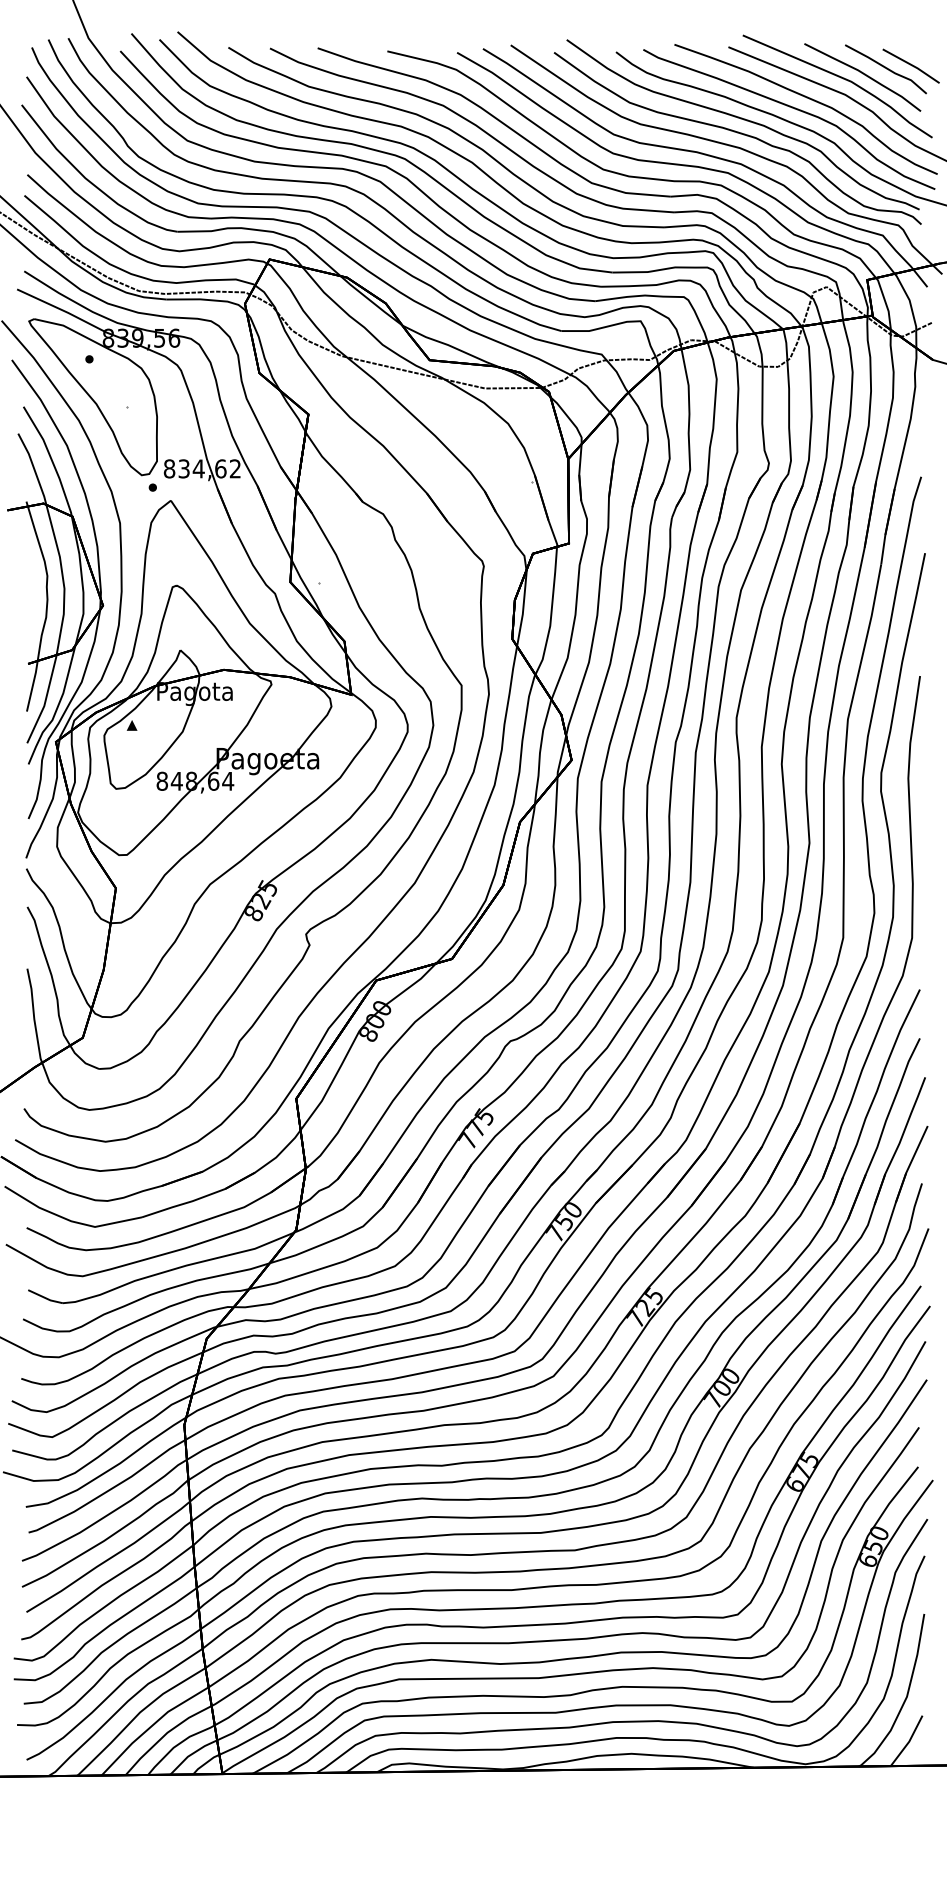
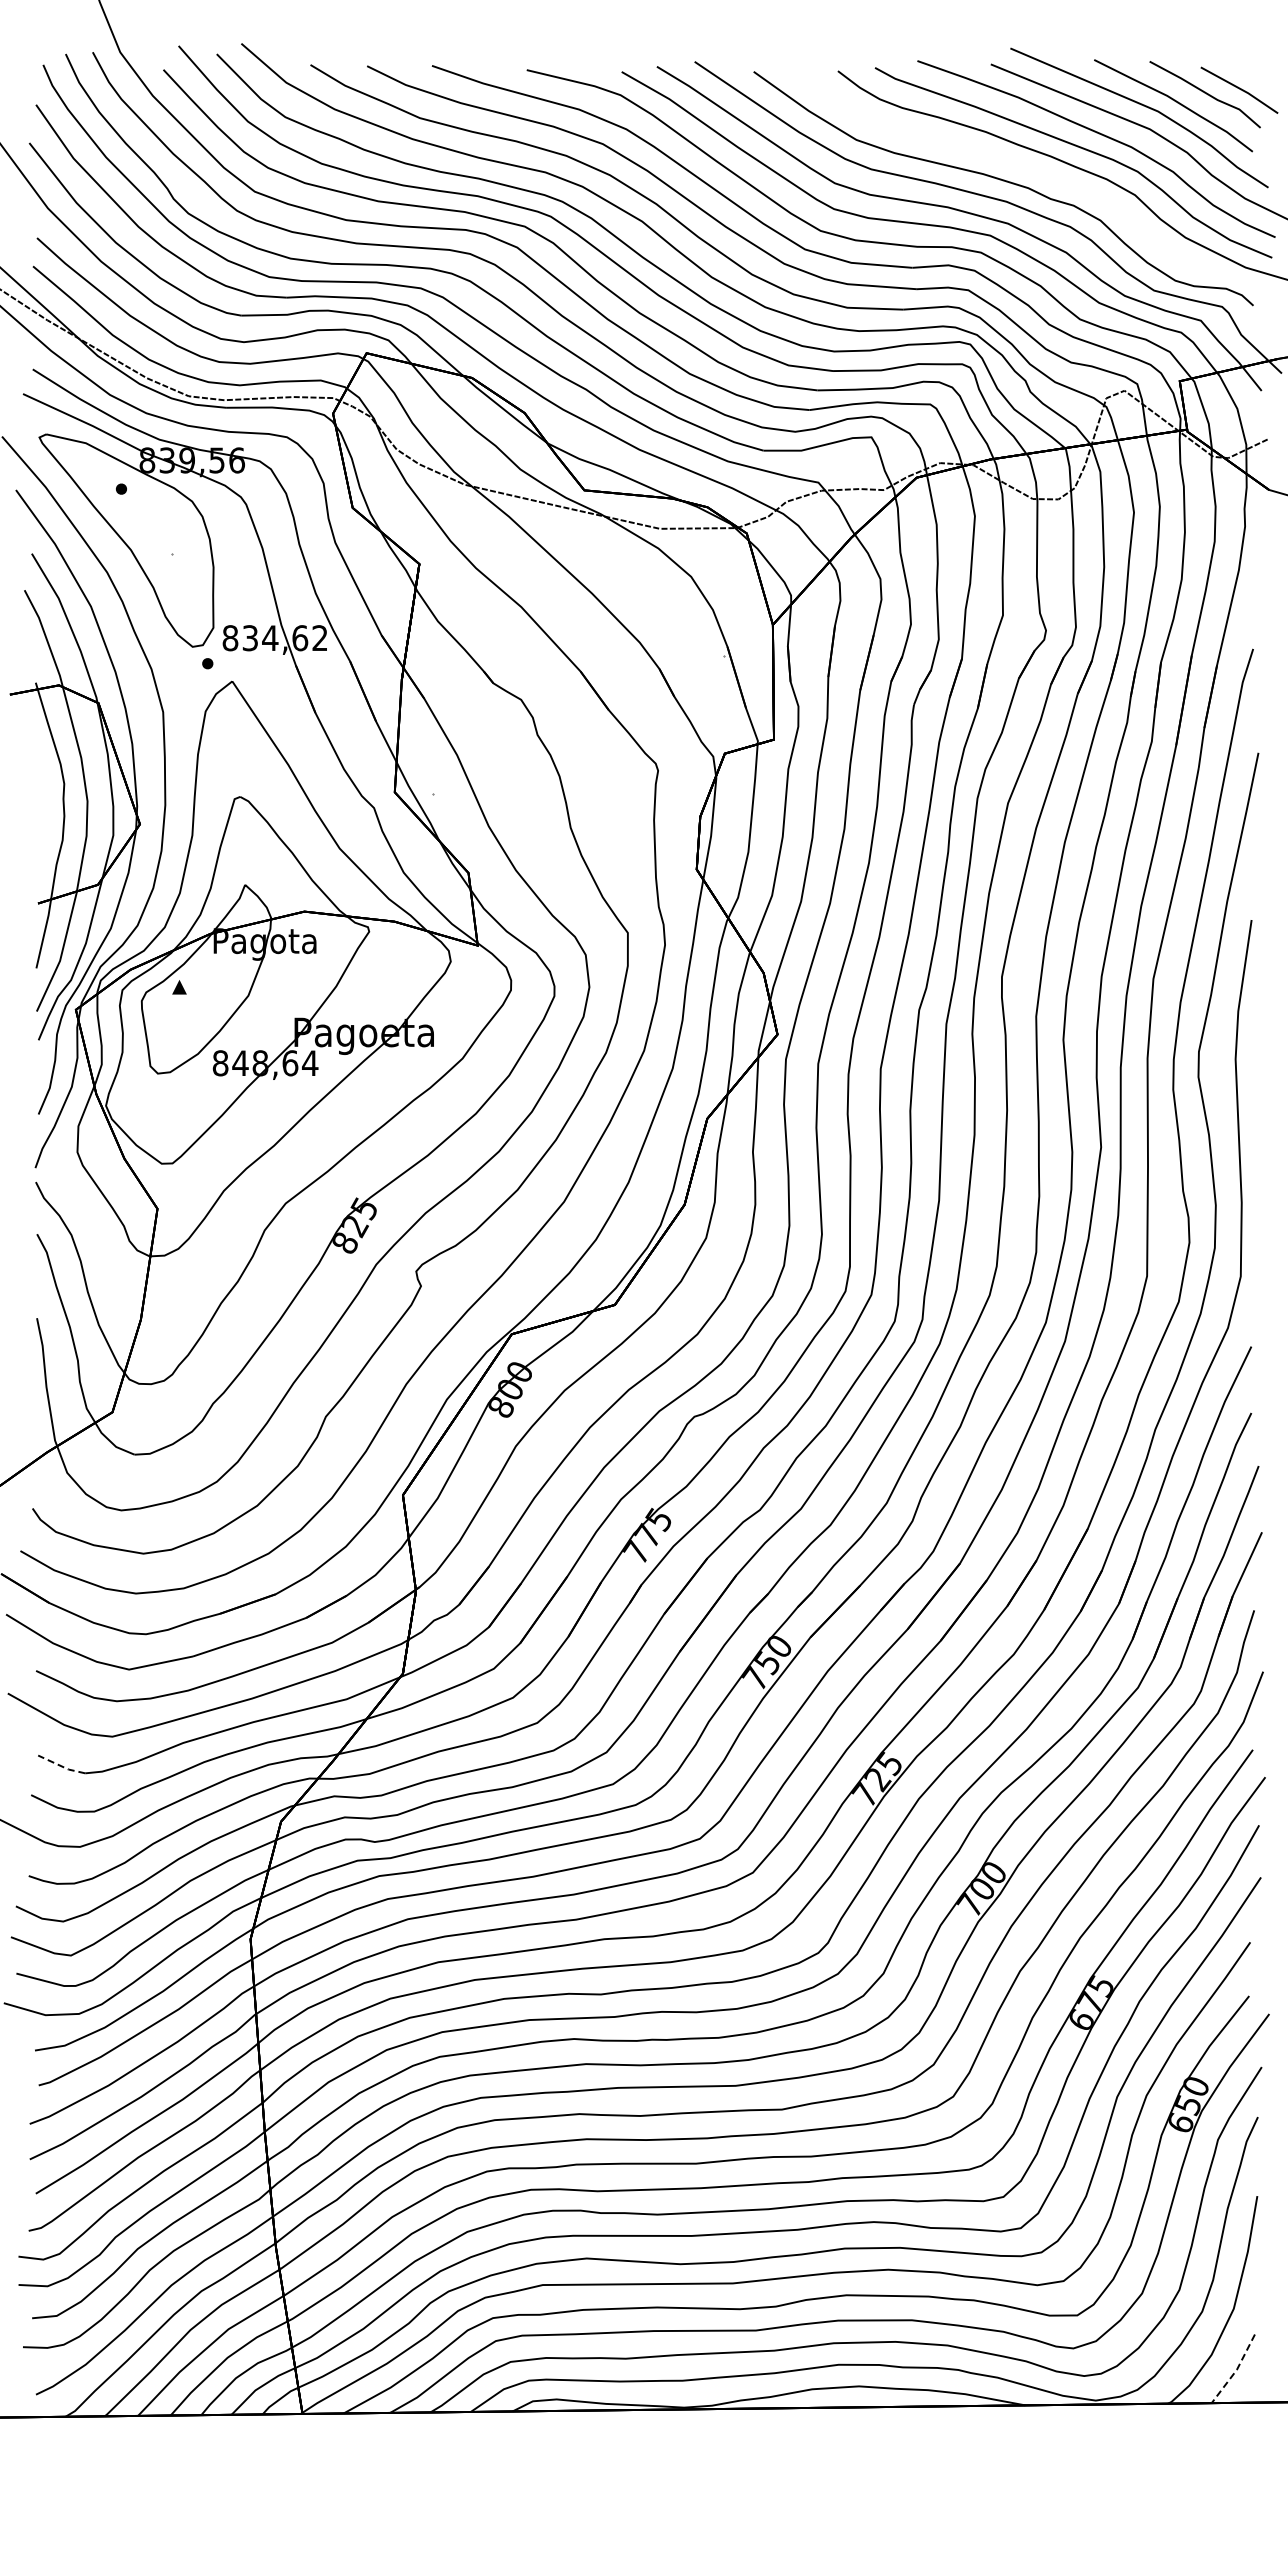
curve: (743, 119) -> (1011, 163), removed
line: (45, 1298) -> (61, 1766), solid -> dashed
line: (908, 1742) -> (1236, 2370), solid -> dashed

